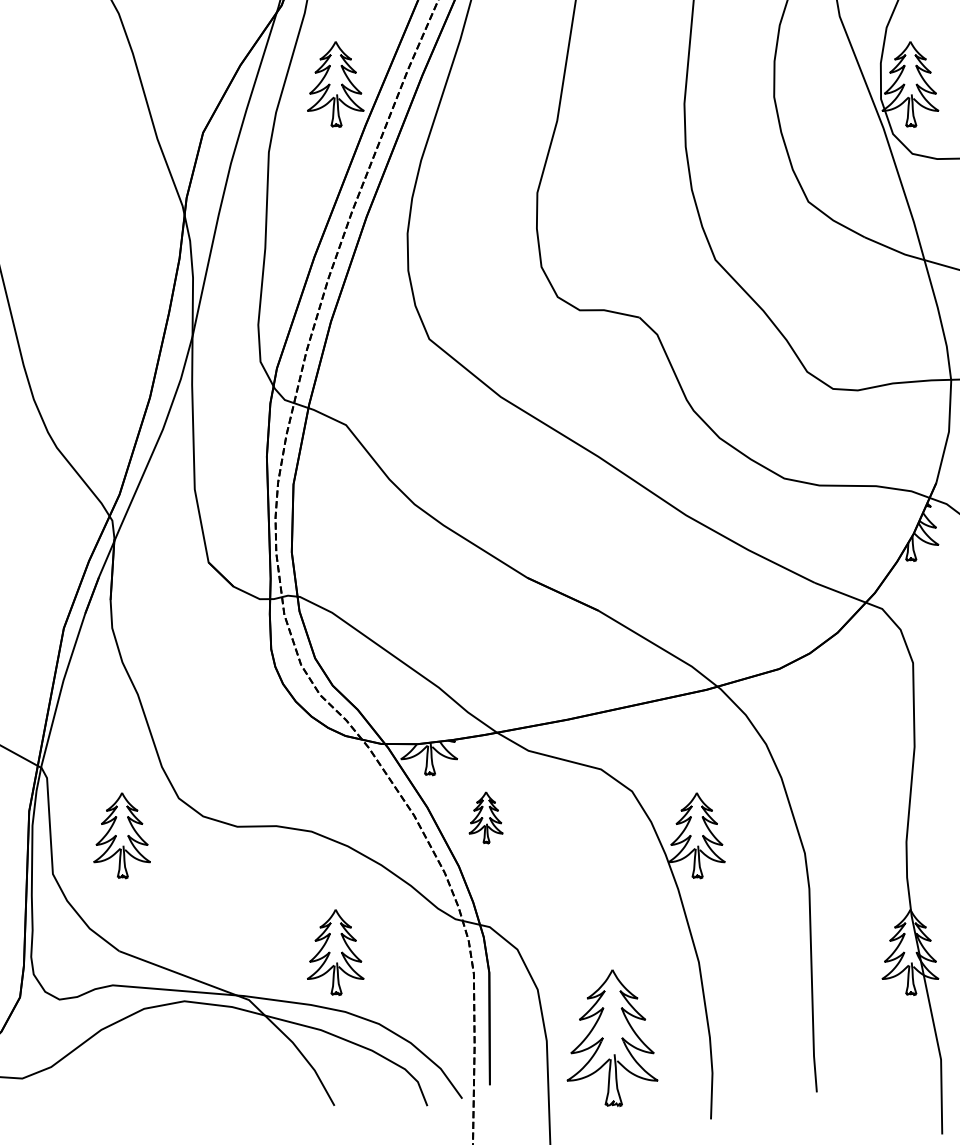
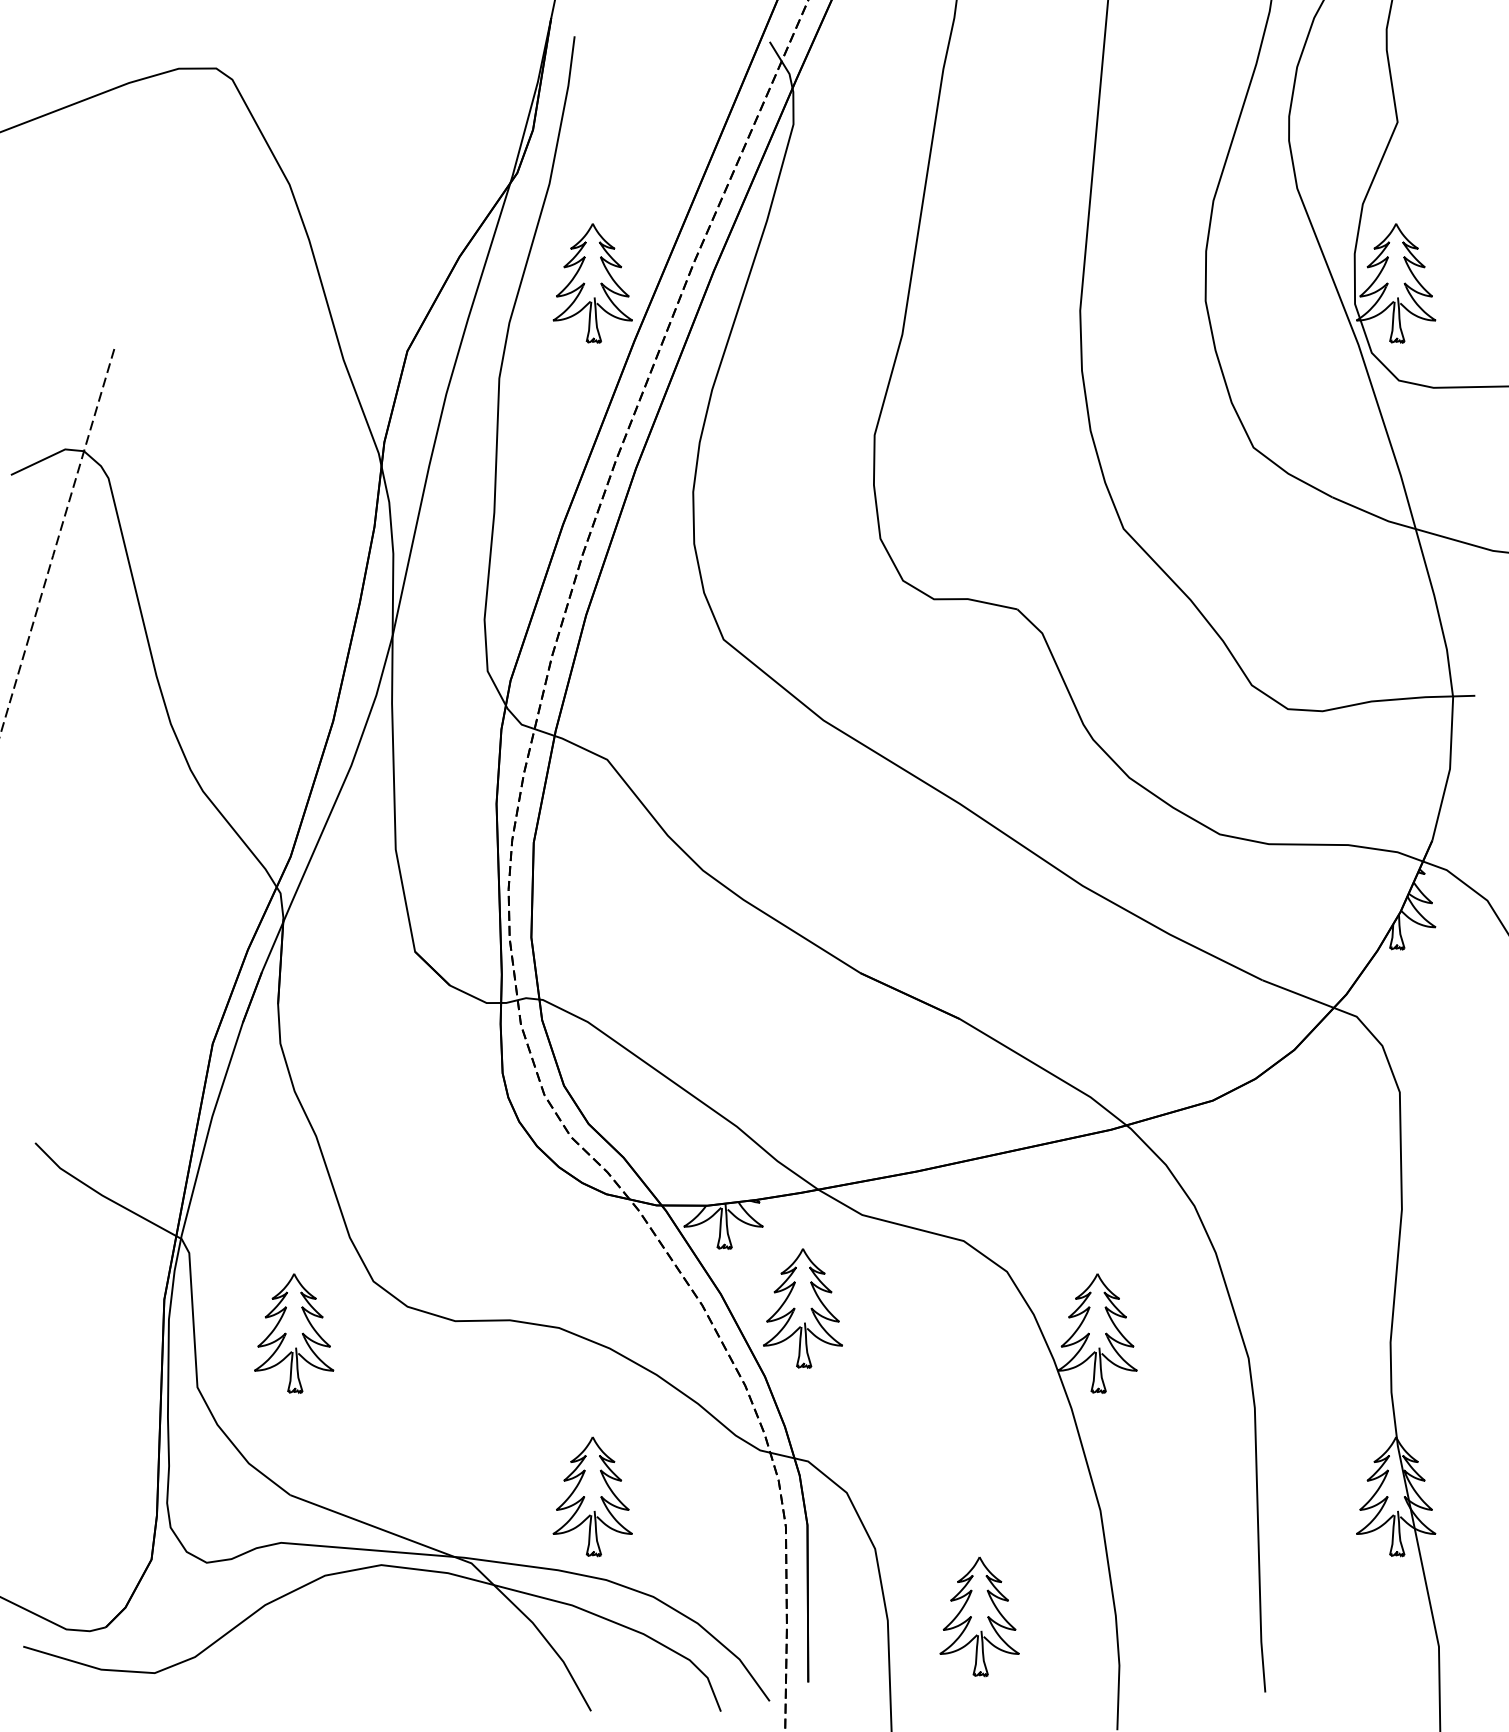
part: (485, 817) -> (802, 1308), size x1.67
part: (612, 1038) -> (979, 1616), size x0.62

